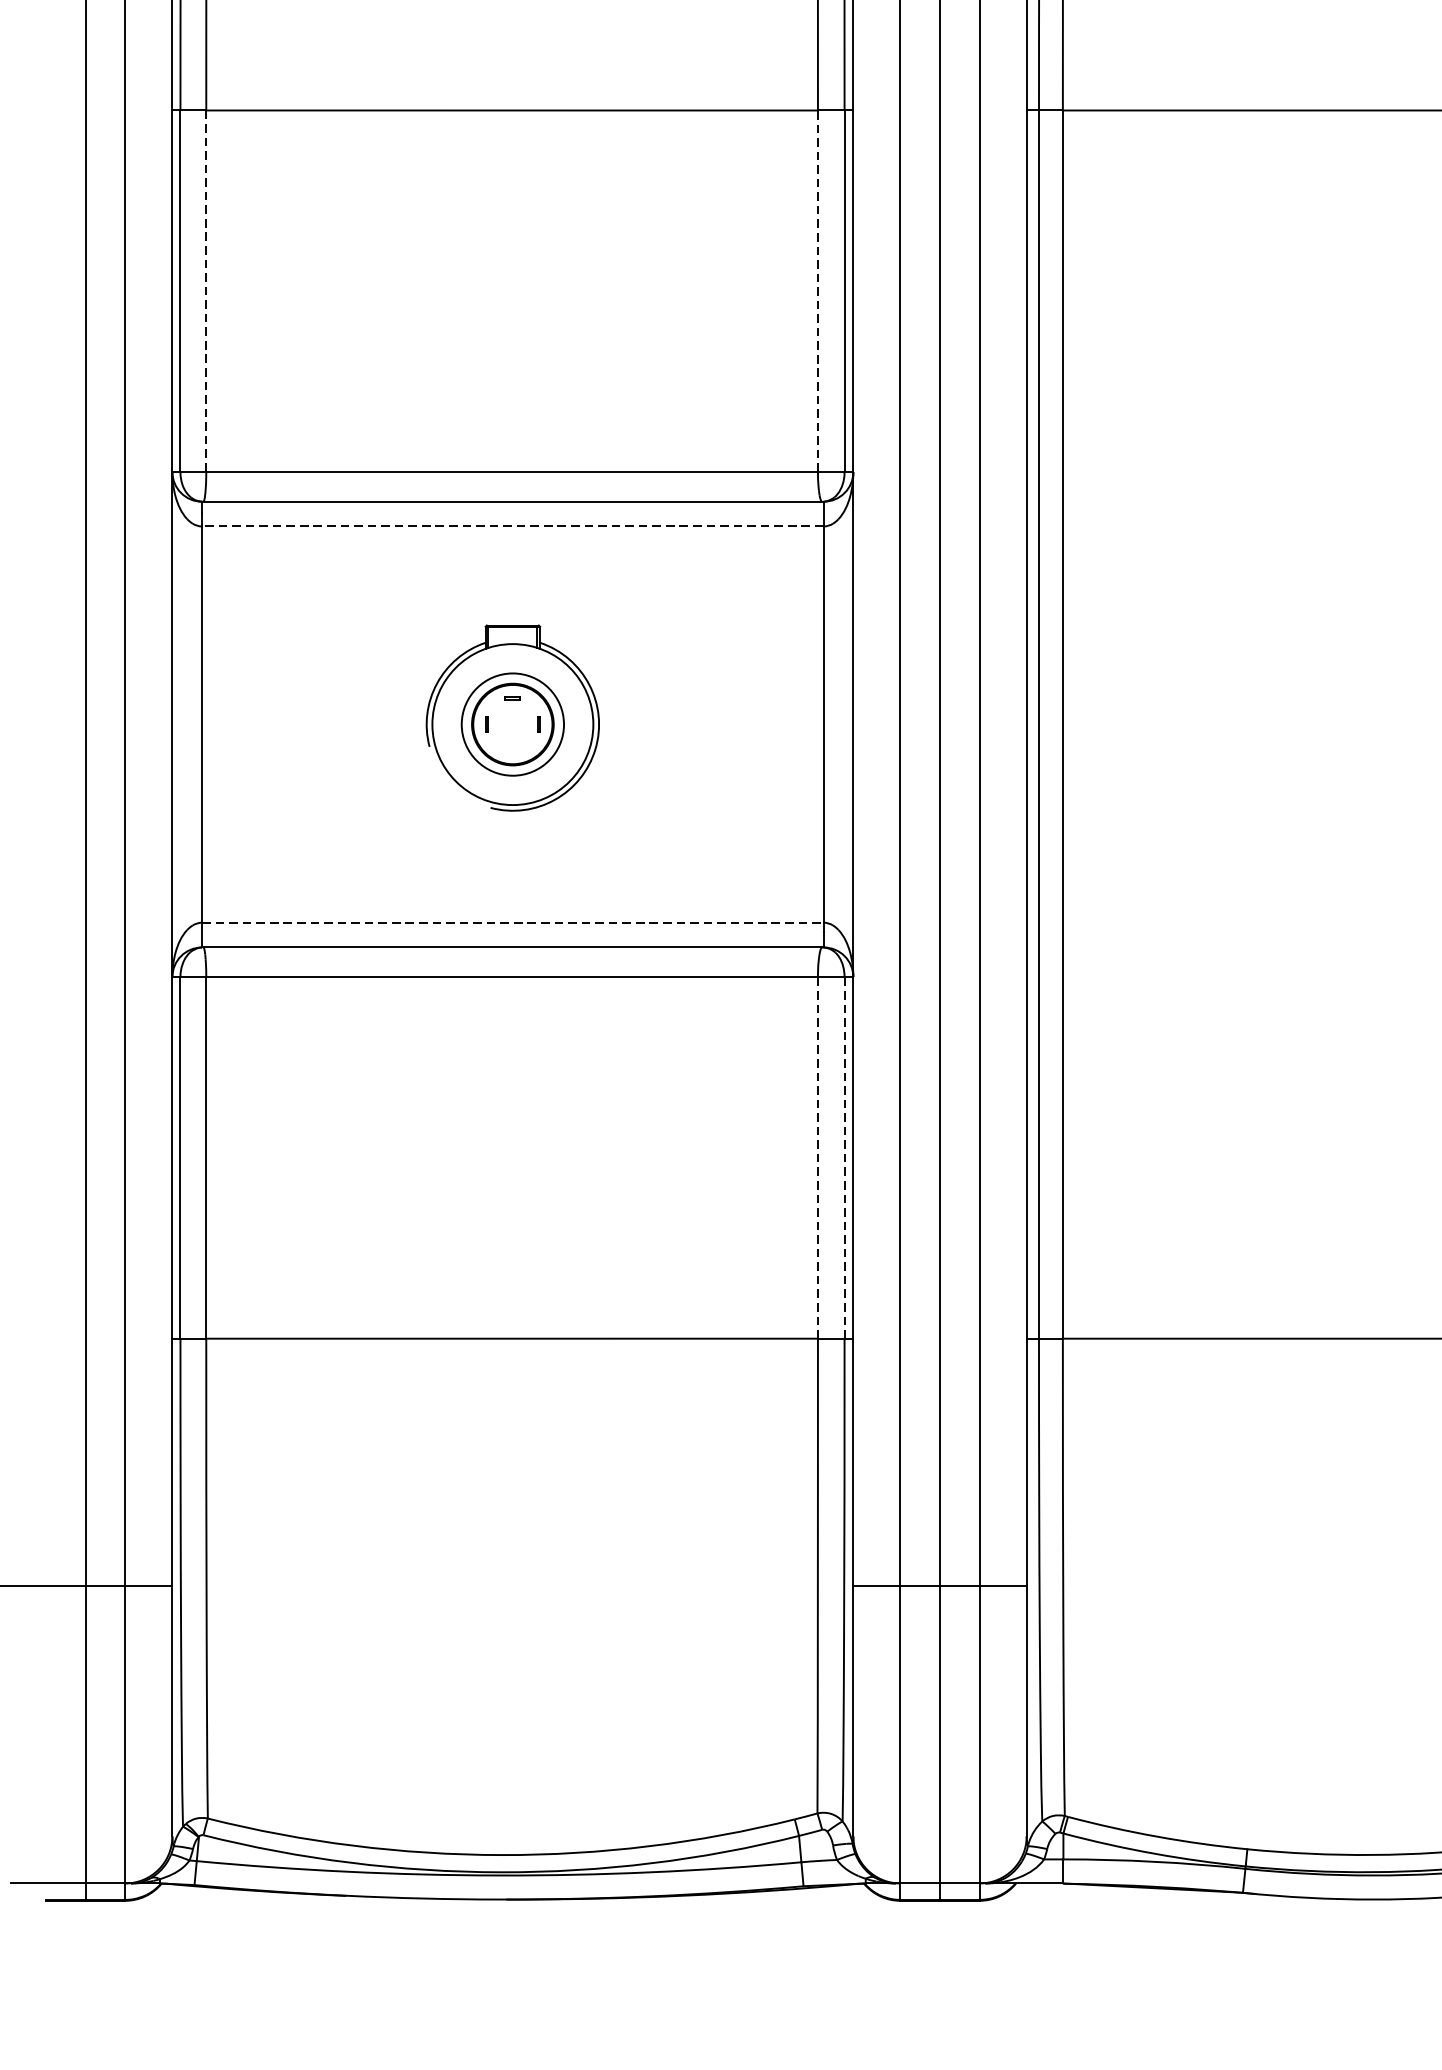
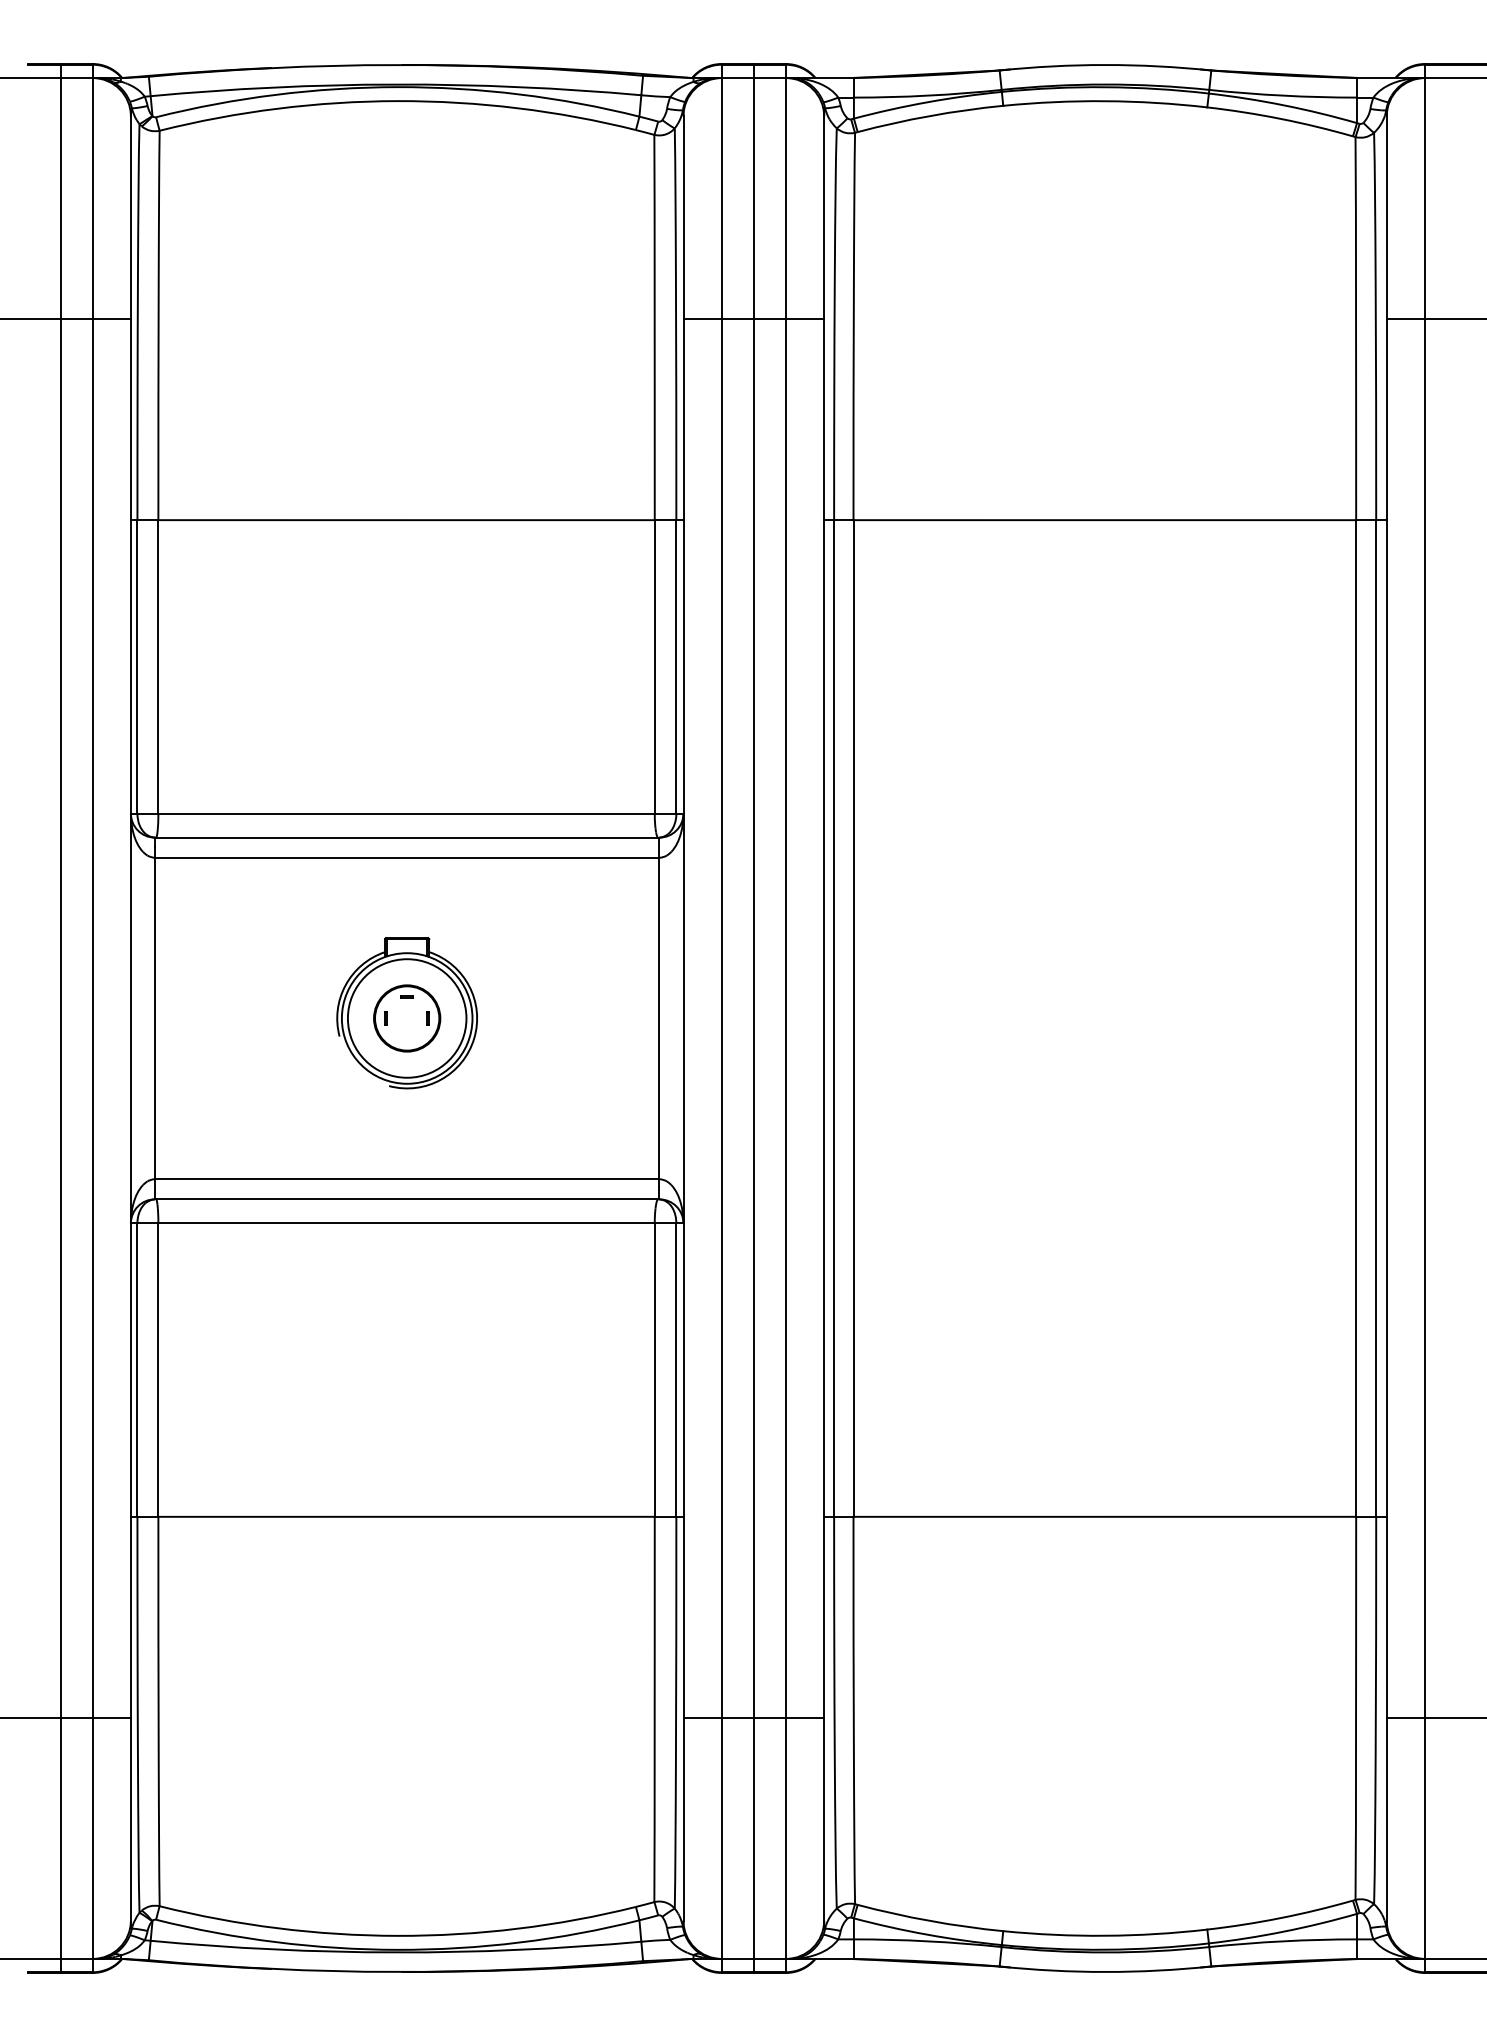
line: (206, 290) -> (158, 666), dashed -> solid
line: (817, 290) -> (654, 666), dashed -> solid
line: (512, 526) -> (406, 857), dashed -> solid
circle: (512, 724) -> (406, 1018), size x1.43
line: (513, 922) -> (407, 1179), dashed -> solid
line: (817, 1158) -> (654, 1370), dashed -> solid
line: (844, 1158) -> (676, 1370), dashed -> solid

